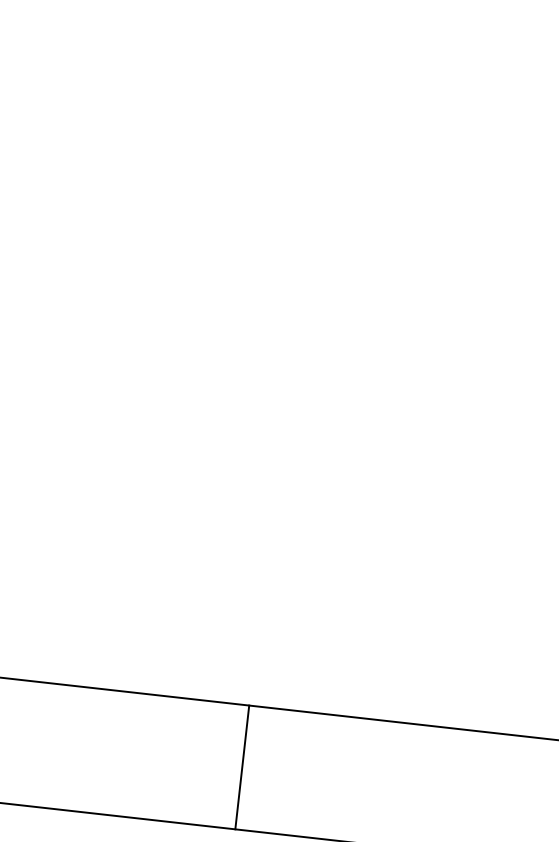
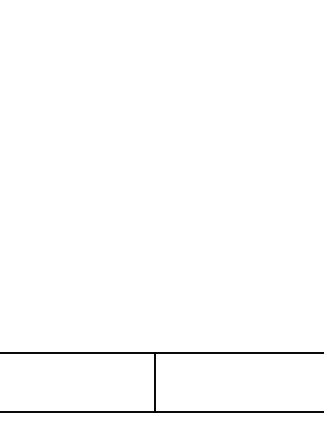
line: (242, 767) -> (154, 382), moved

